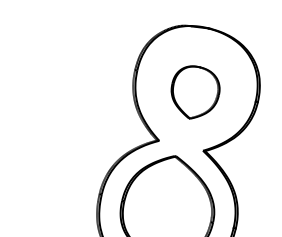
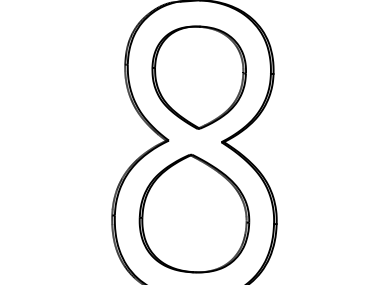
part: (194, 92) -> (198, 77), size x1.67

